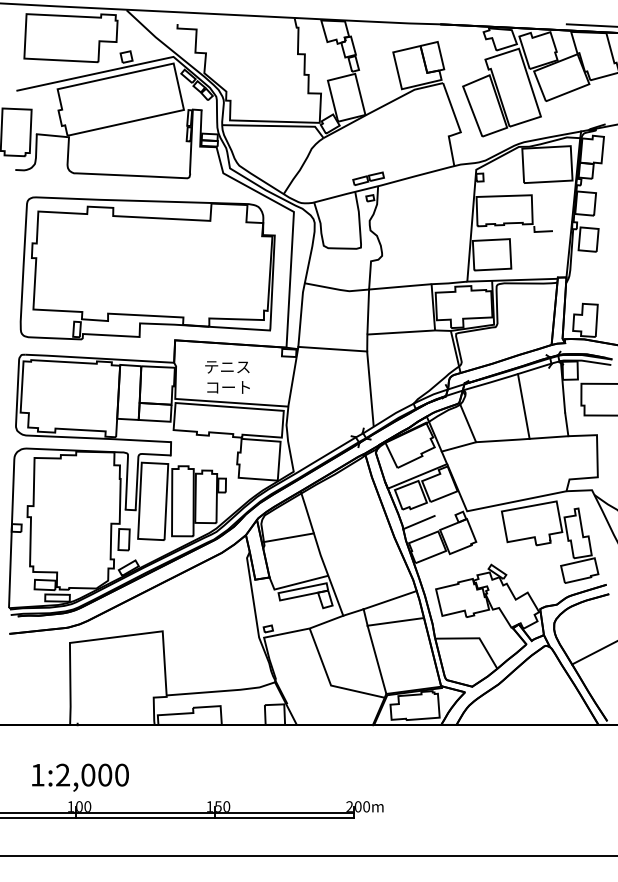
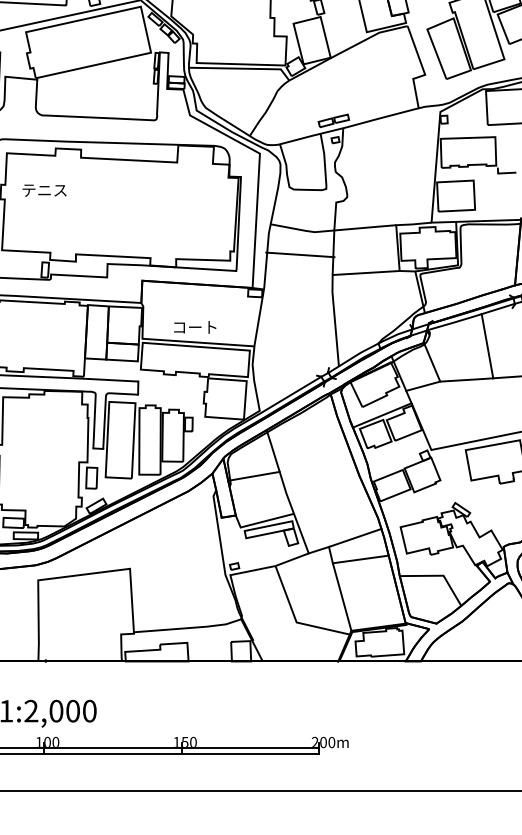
line: (332, 348) -> (300, 254), moved
text: (227, 367) -> (44, 190), moved
line: (418, 522) -> (383, 461), removed

